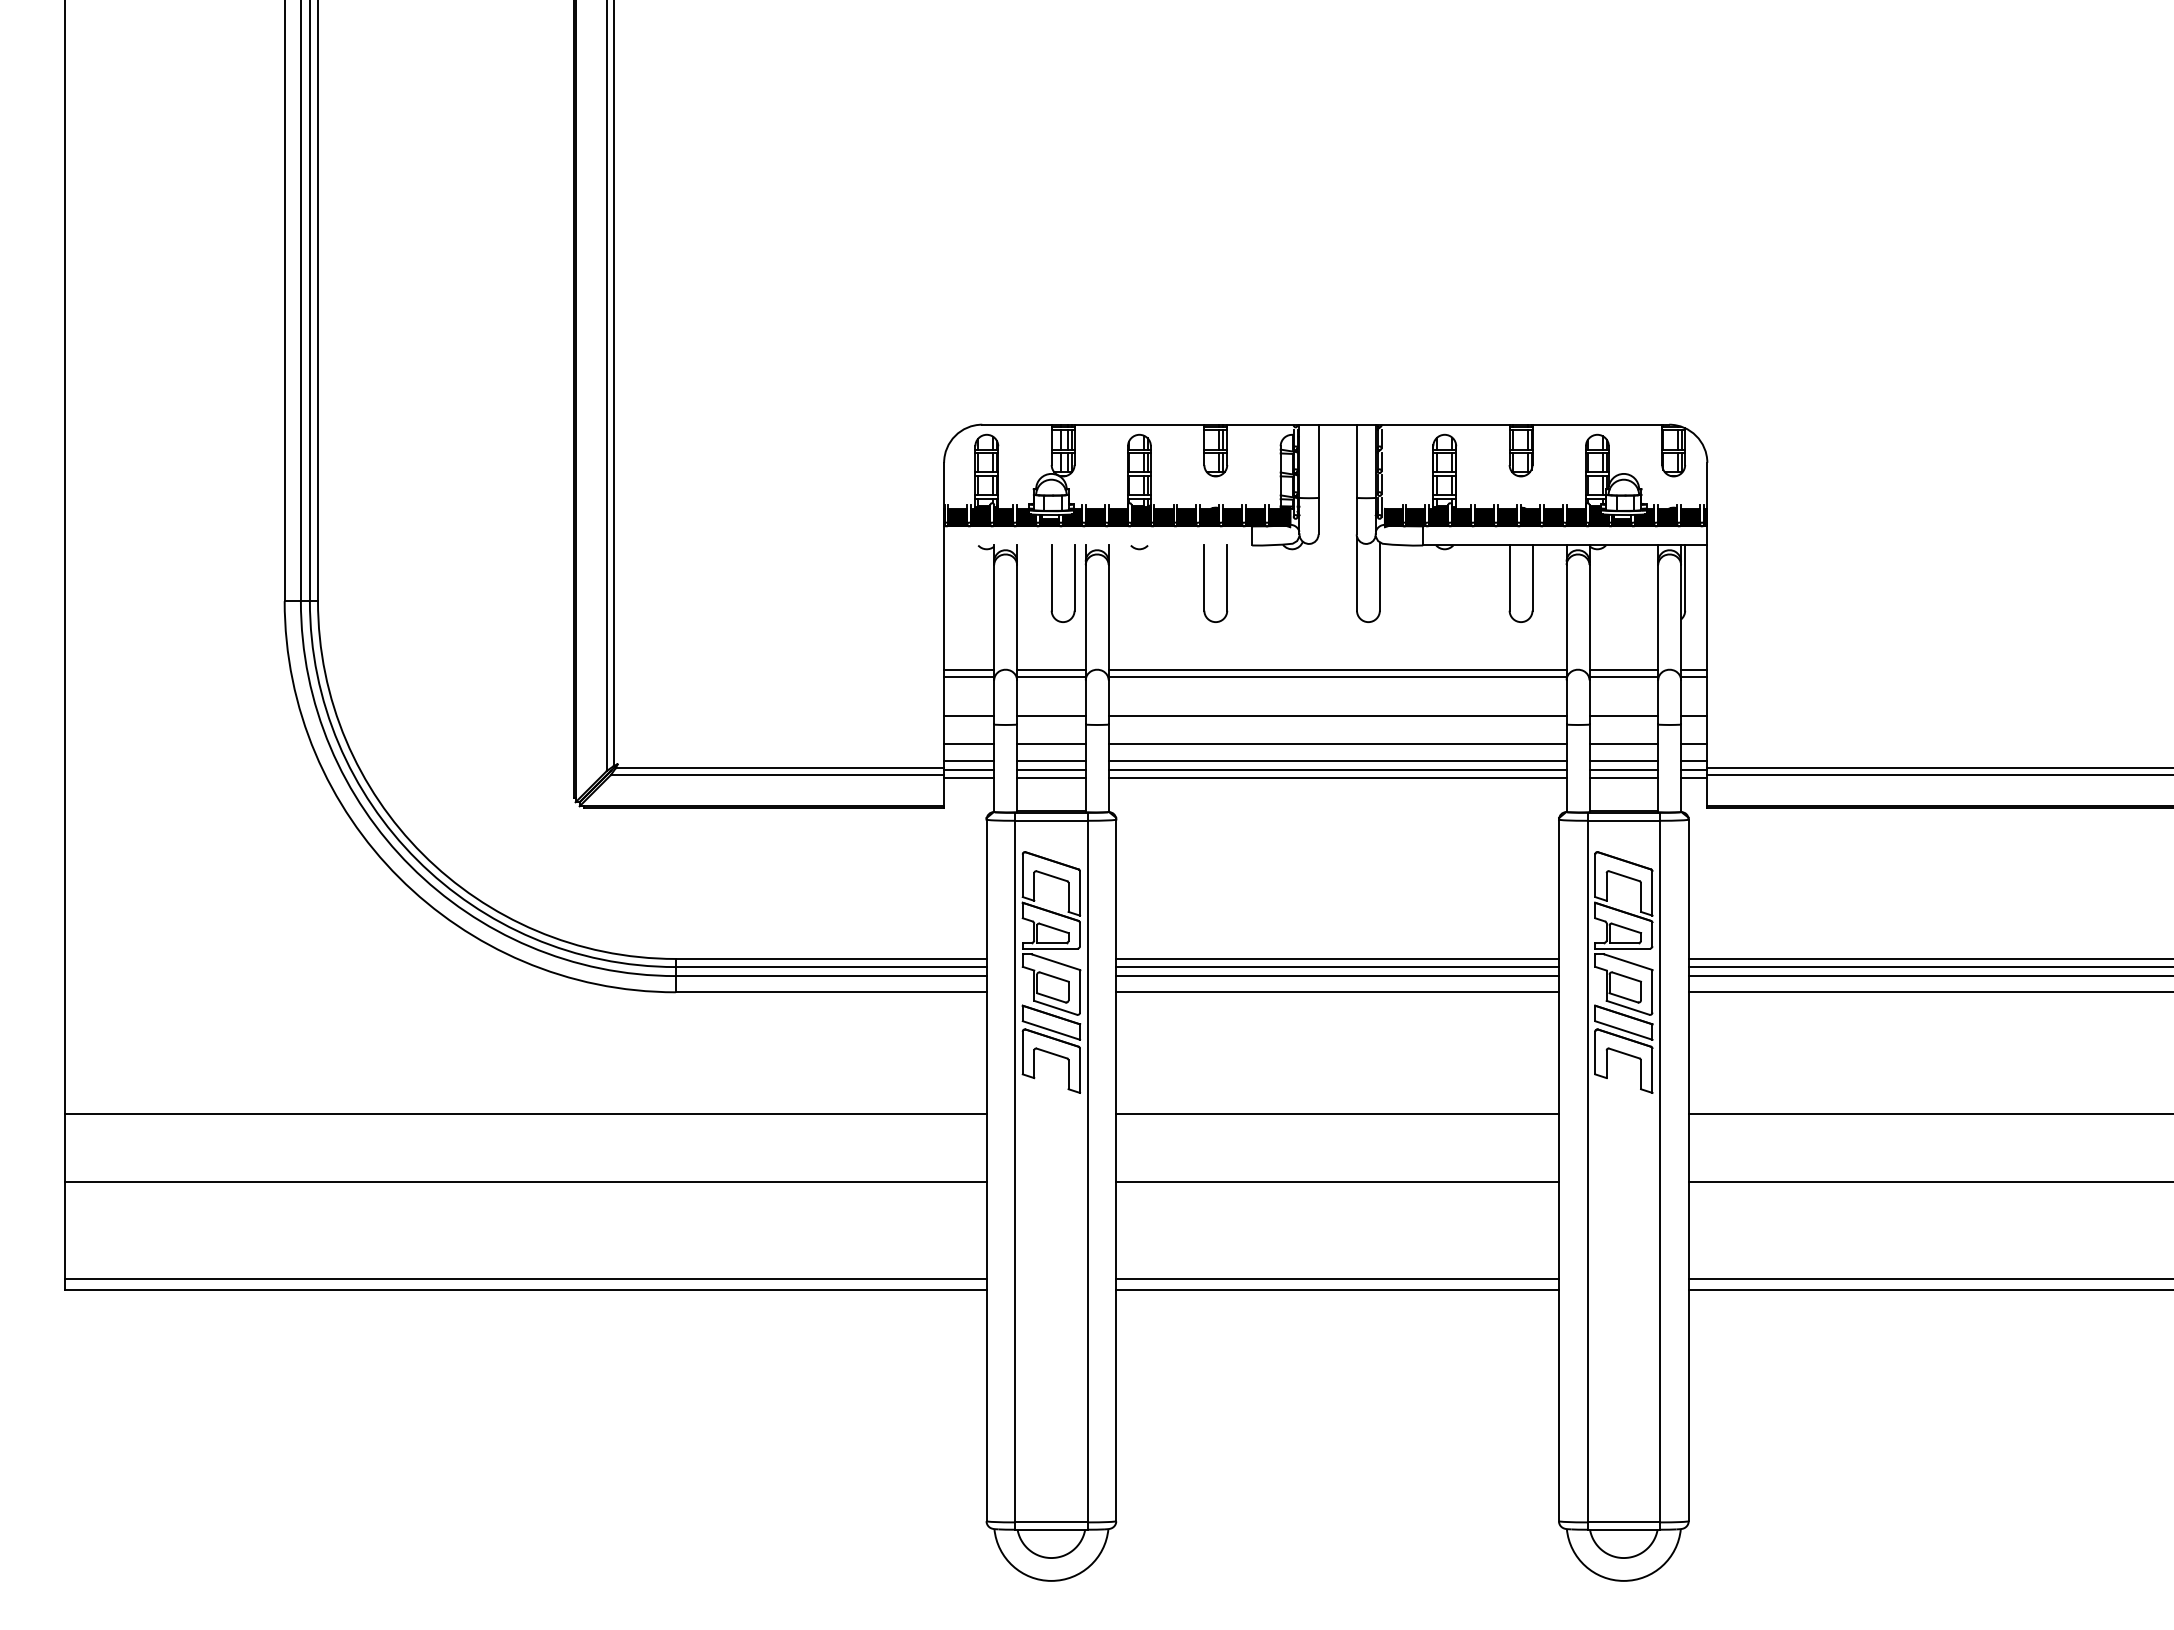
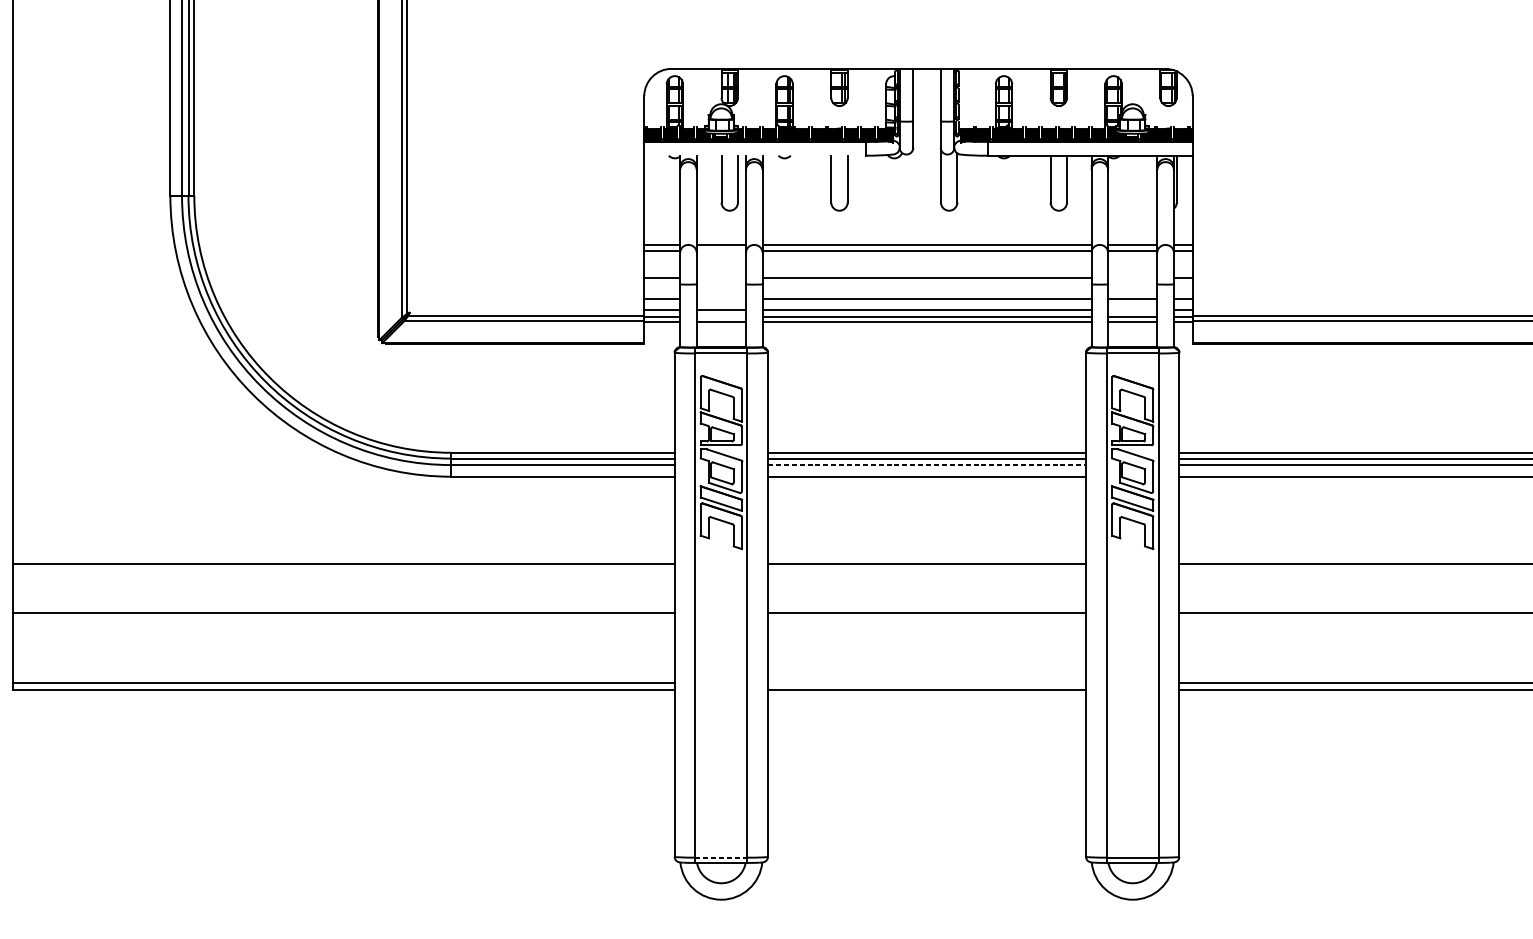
line: (1051, 677) -> (721, 250), removed
line: (1051, 715) -> (721, 277), removed
line: (1623, 715) -> (1132, 277), removed
line: (1051, 744) -> (721, 298), removed
line: (1623, 760) -> (1132, 310), removed
line: (1051, 769) -> (721, 316), removed
line: (1338, 976) -> (927, 465), solid -> dashed
line: (1337, 1279) -> (926, 683), removed
line: (1051, 1522) -> (721, 857), solid -> dashed

